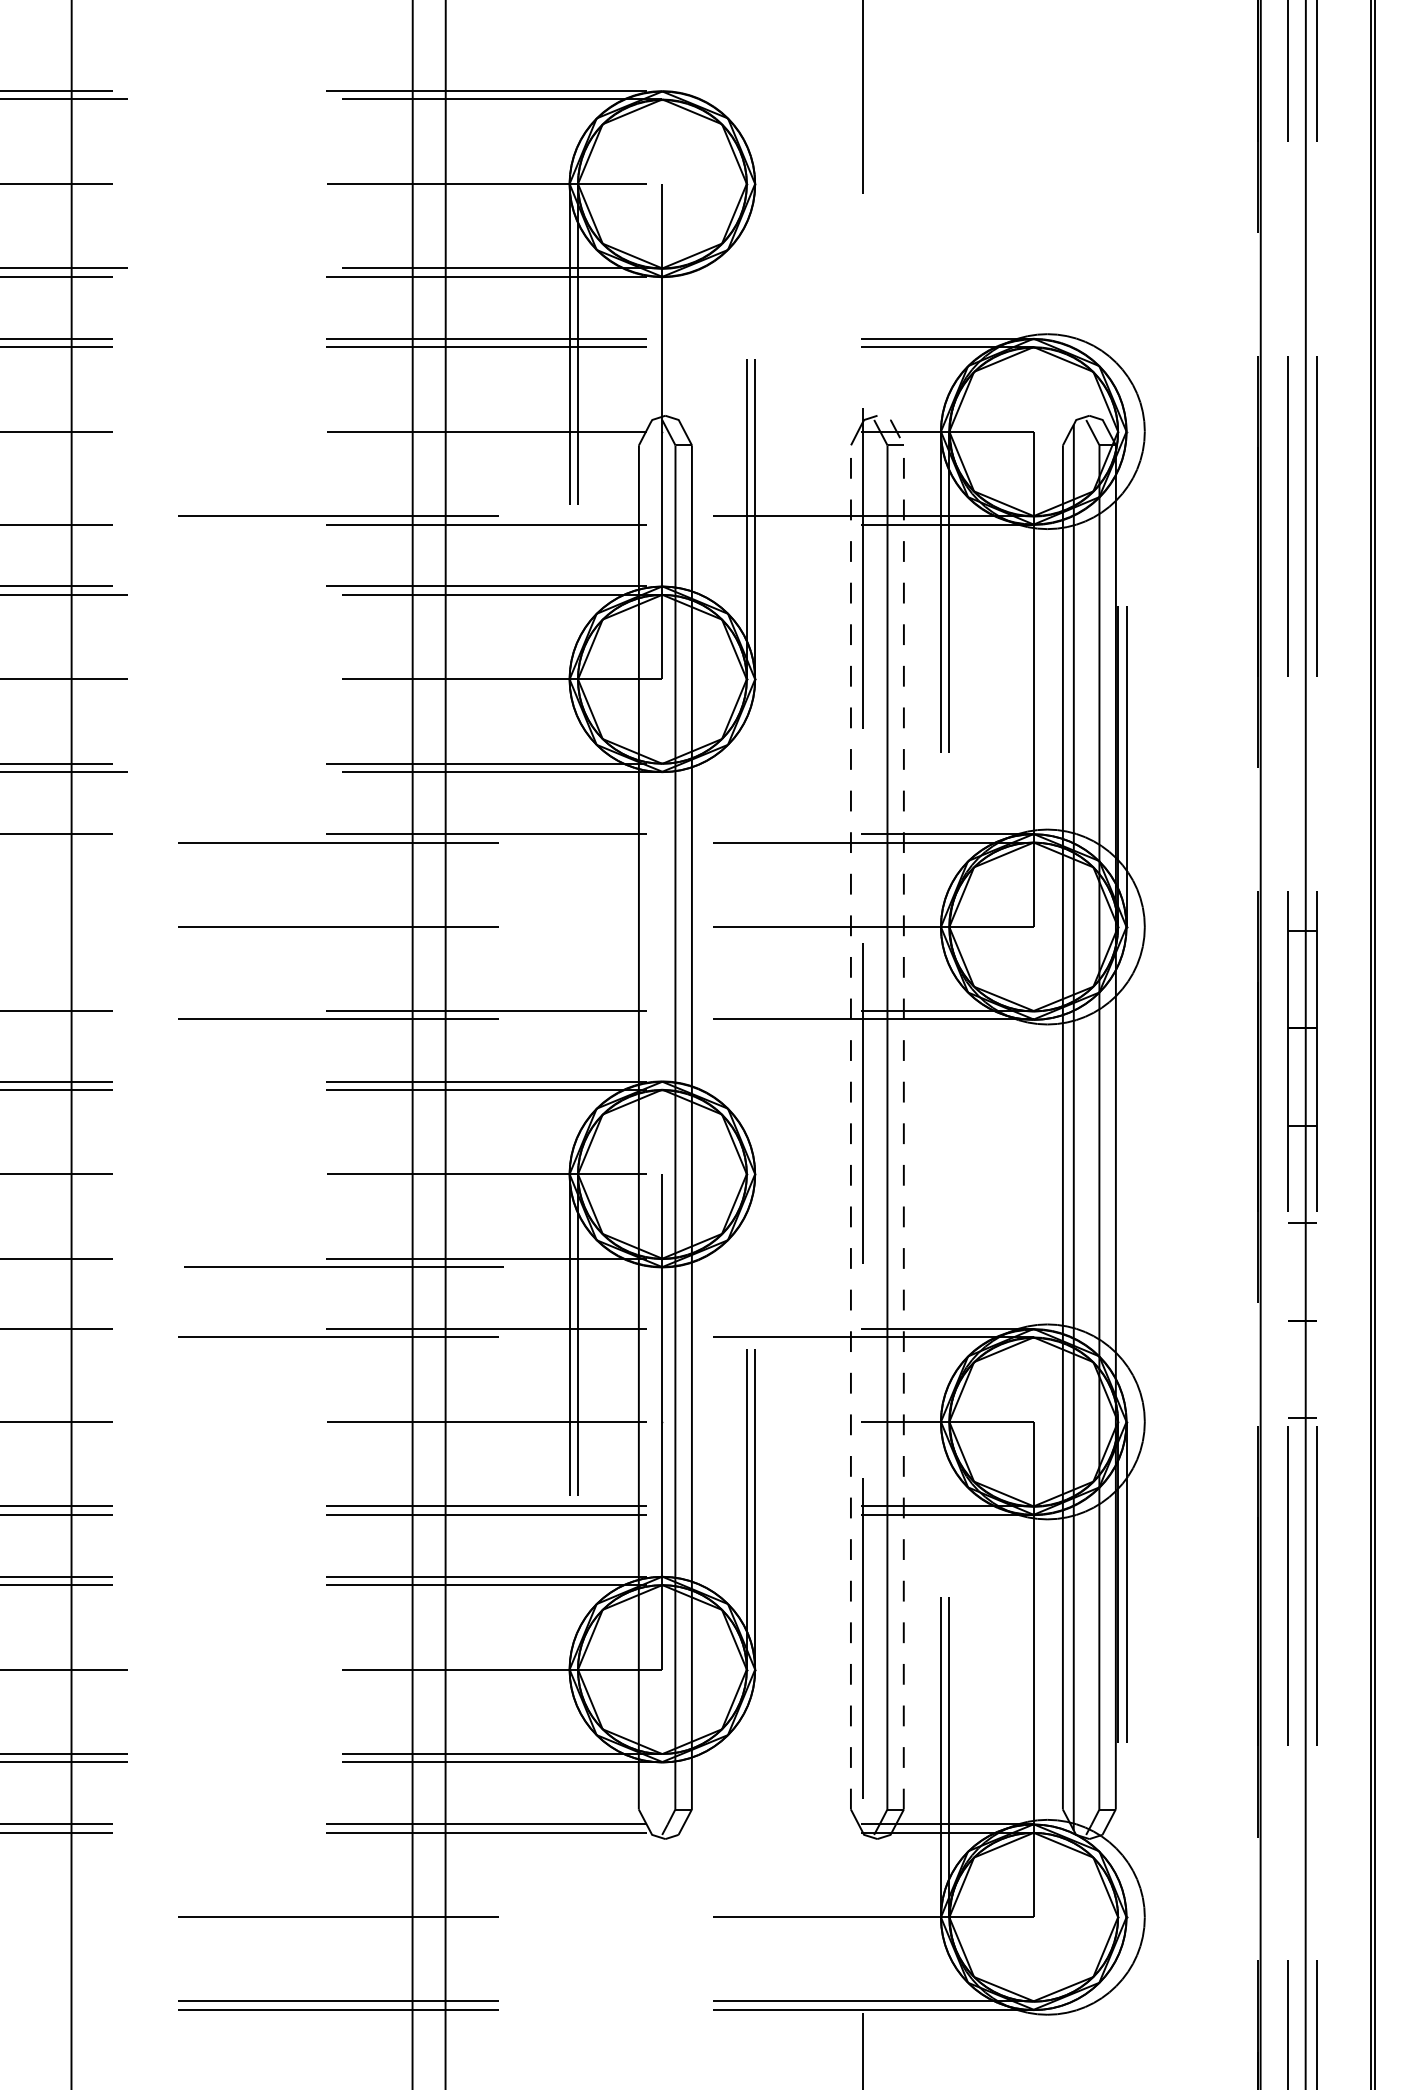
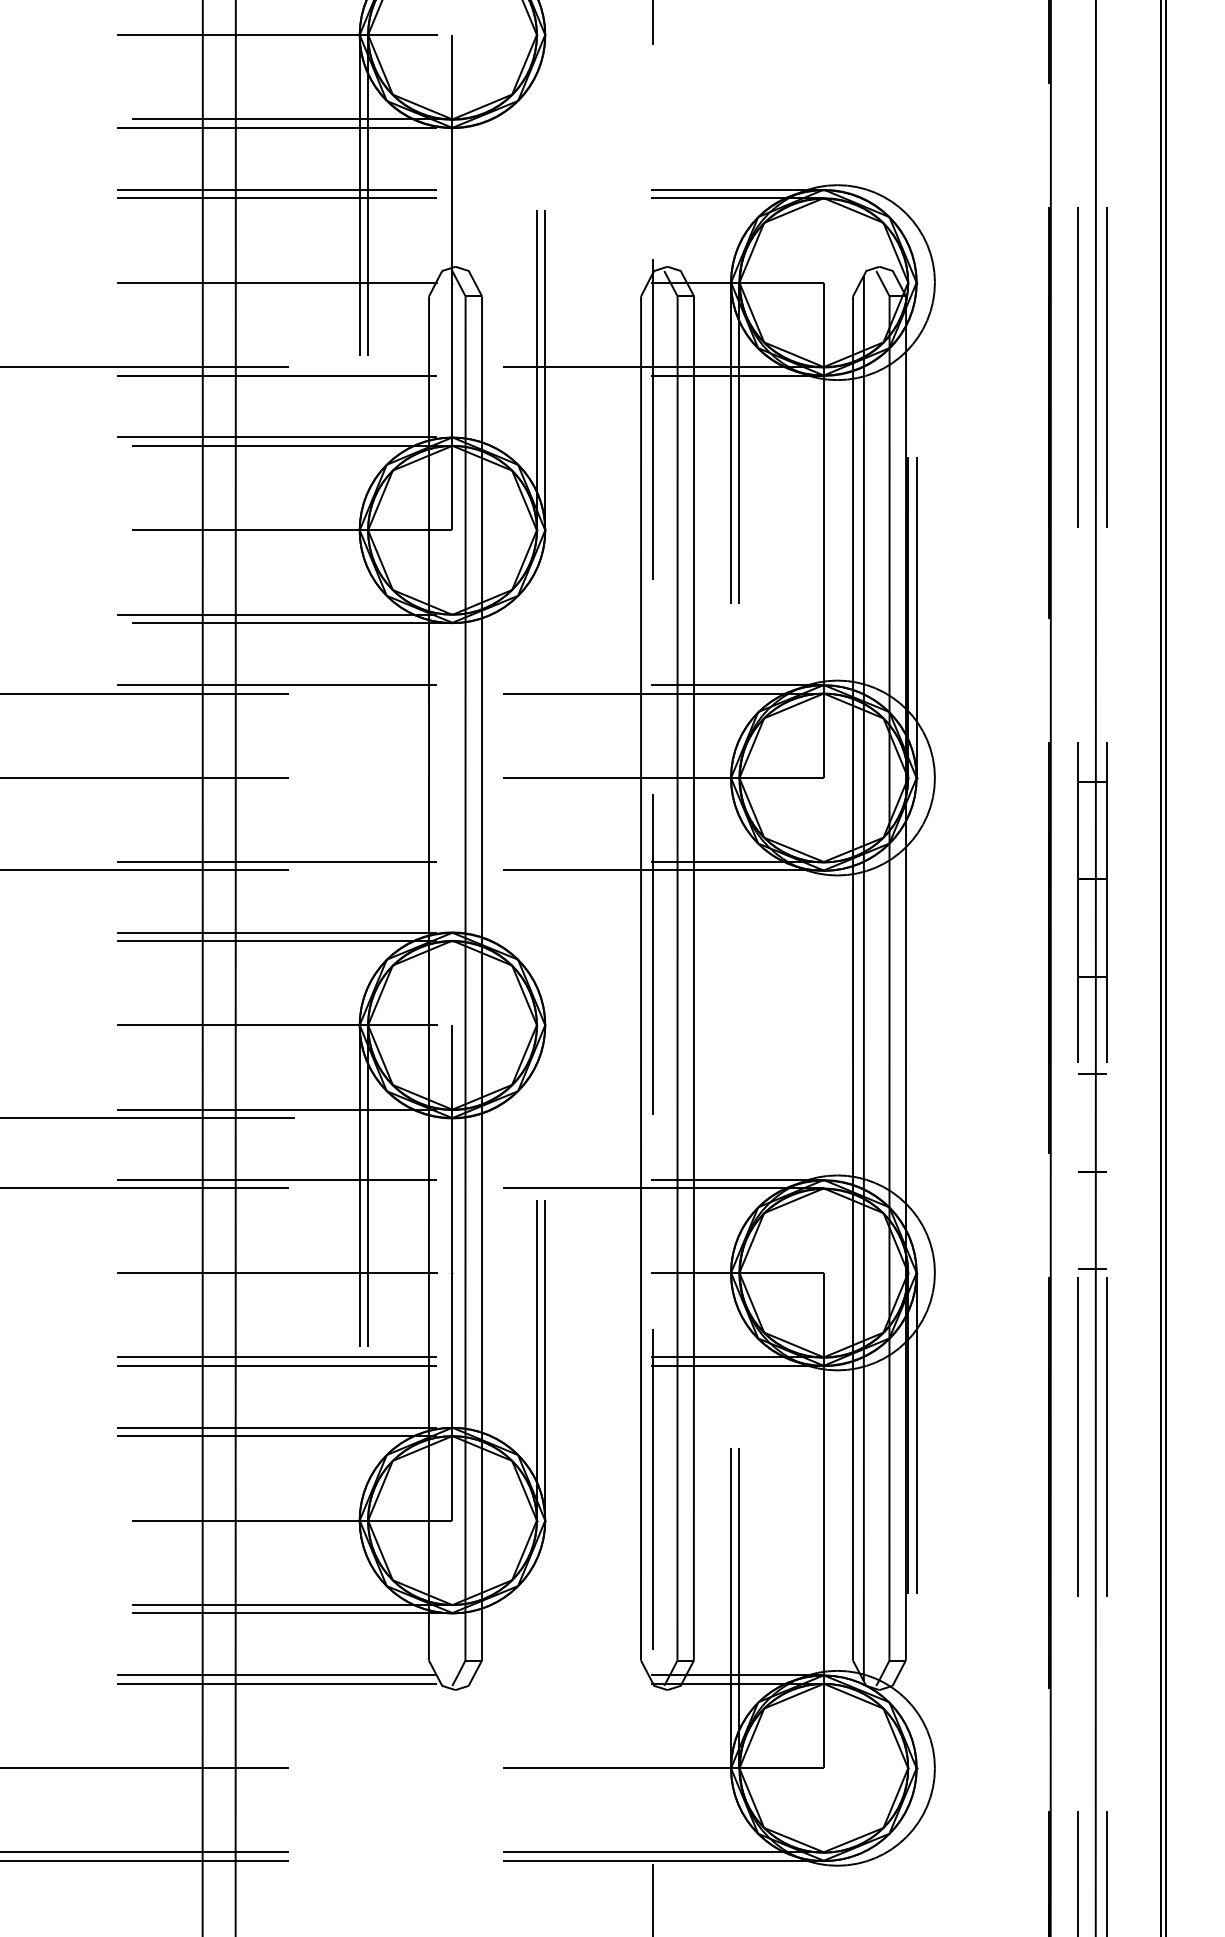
line: (903, 1104) -> (693, 955), dashed -> solid
line: (850, 1126) -> (640, 977), dashed -> solid

